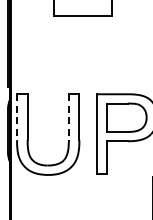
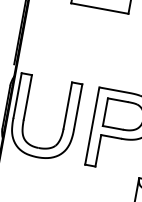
line: (17, 117) -> (17, 95), dashed -> solid
line: (68, 118) -> (67, 105), dashed -> solid

